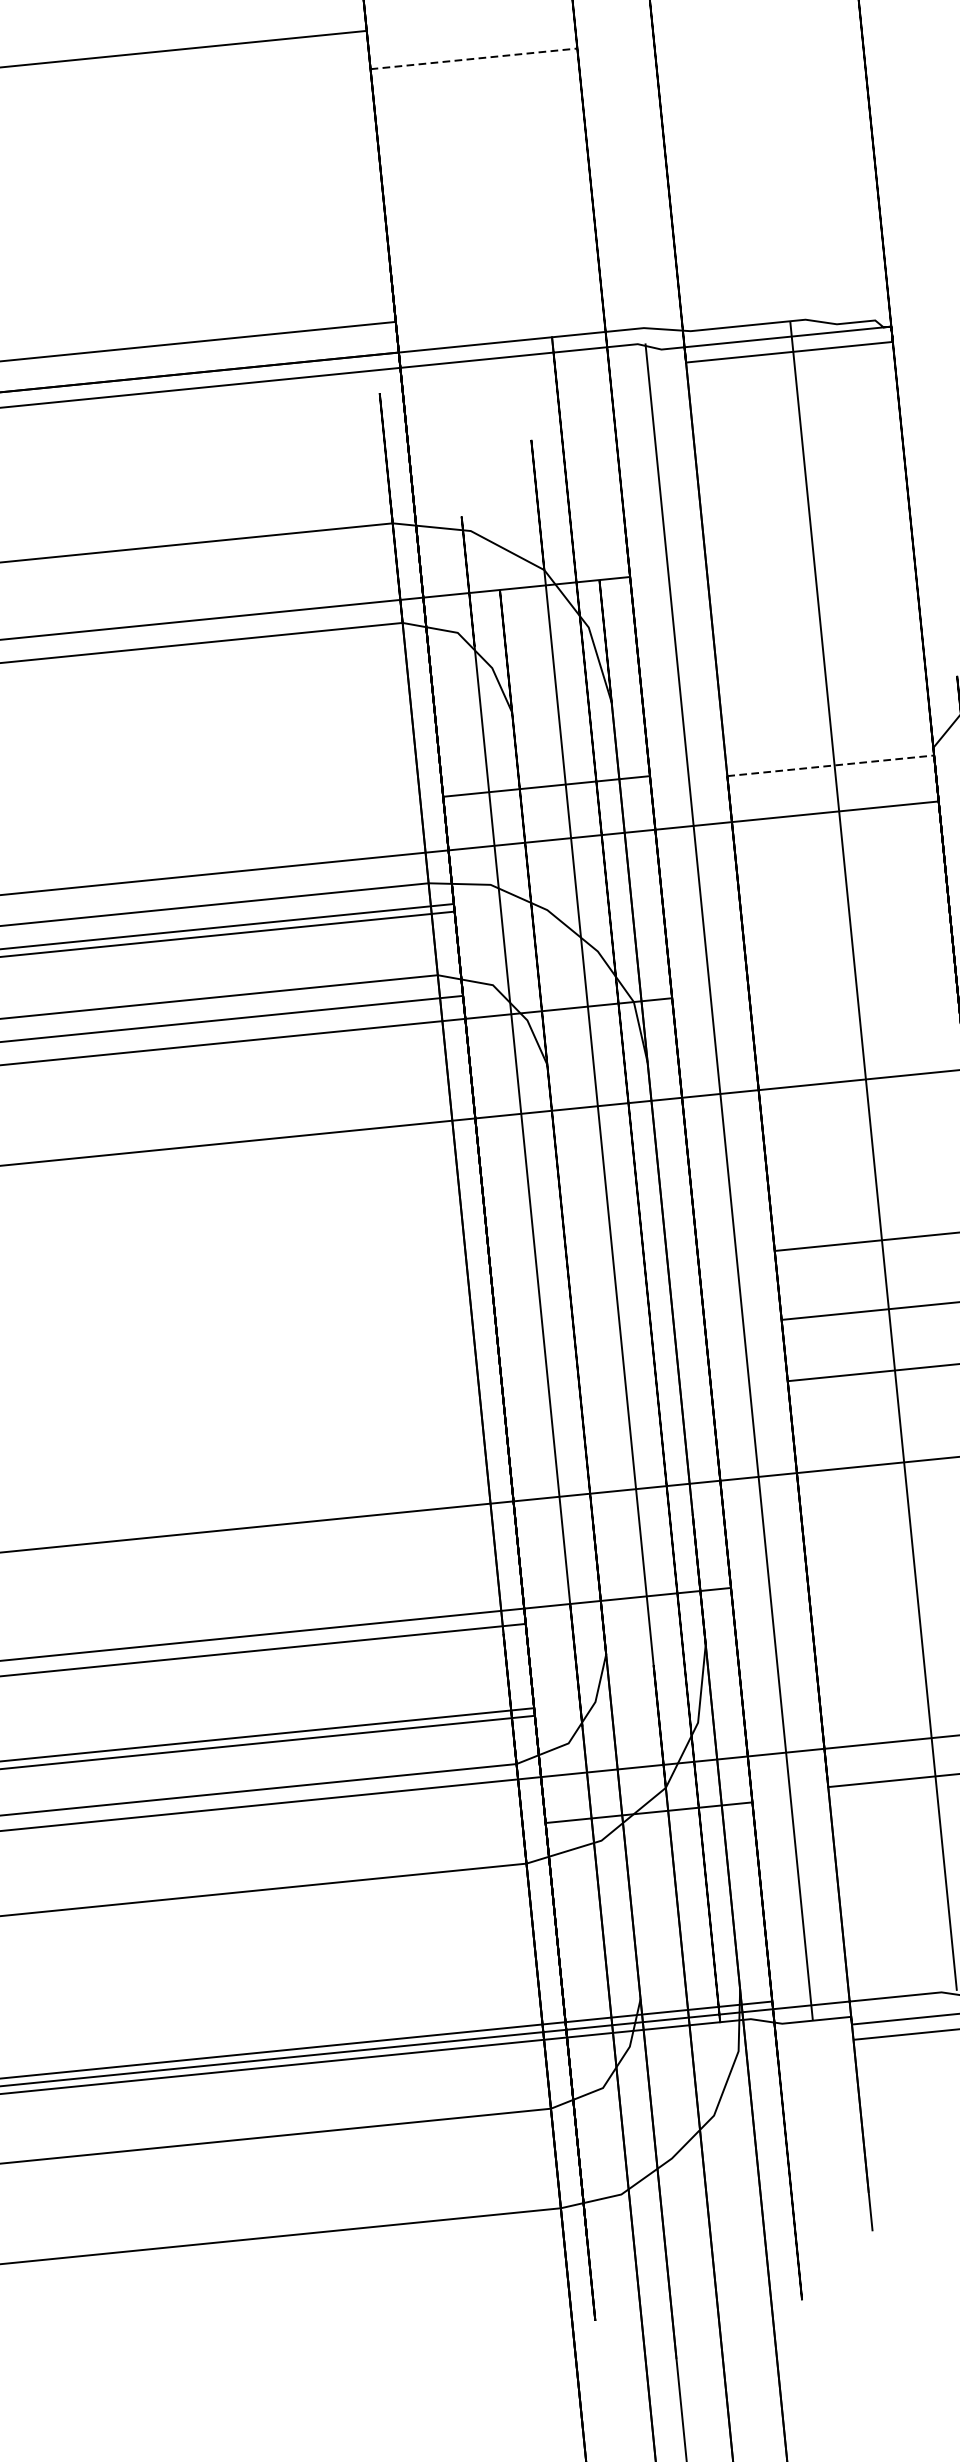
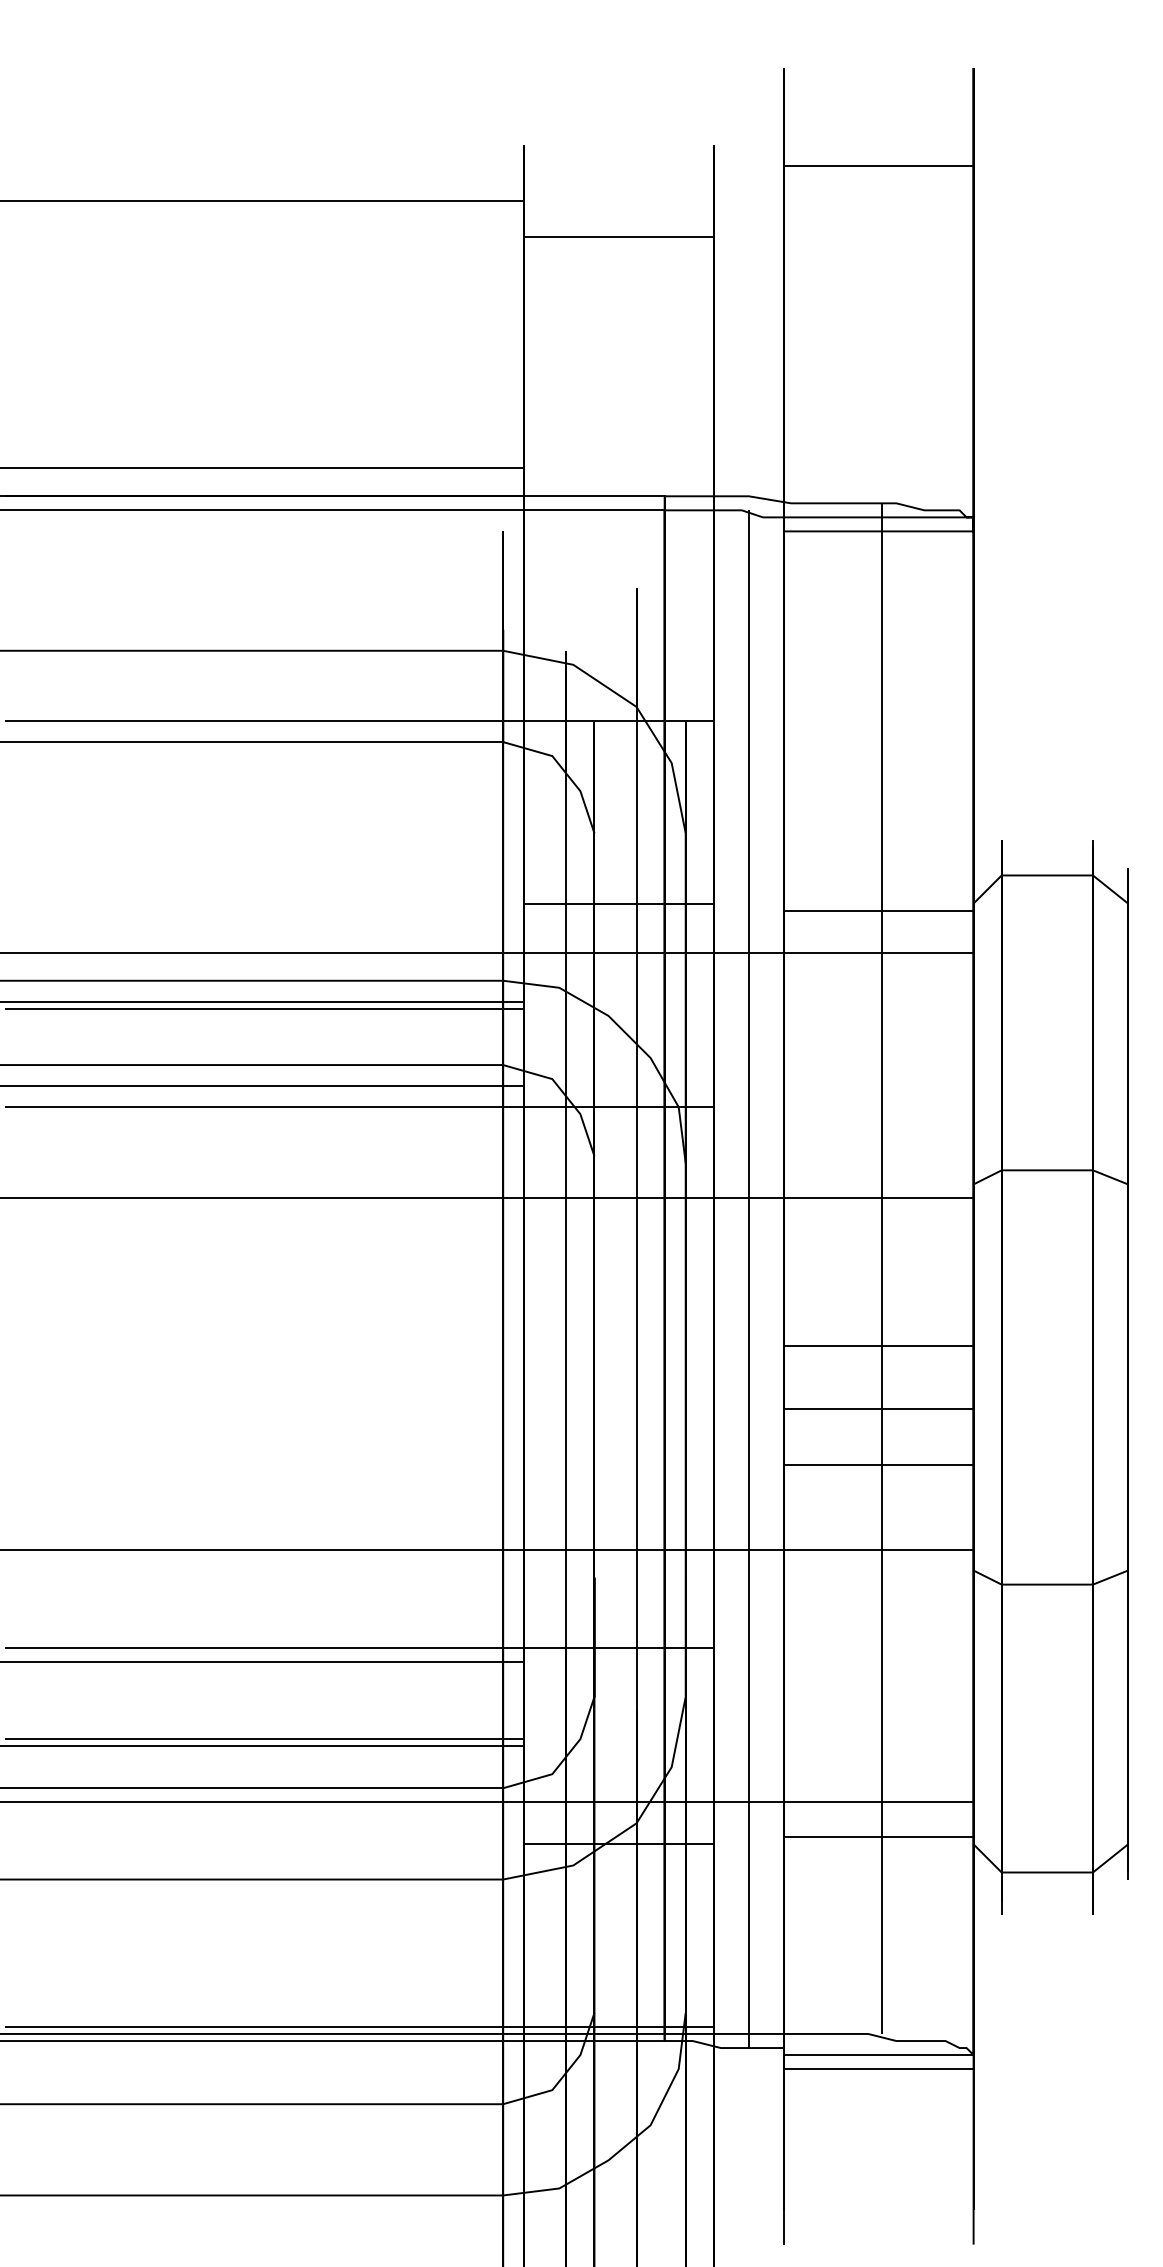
line: (474, 58) -> (619, 236), dashed -> solid
line: (830, 765) -> (878, 910), dashed -> solid

